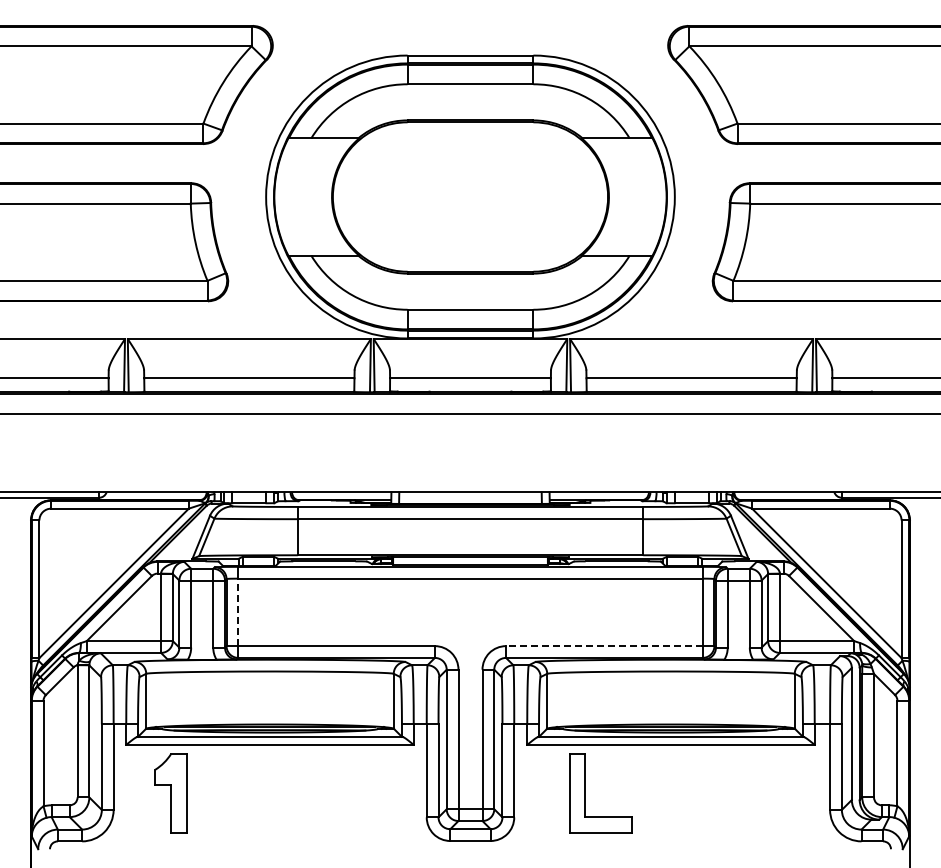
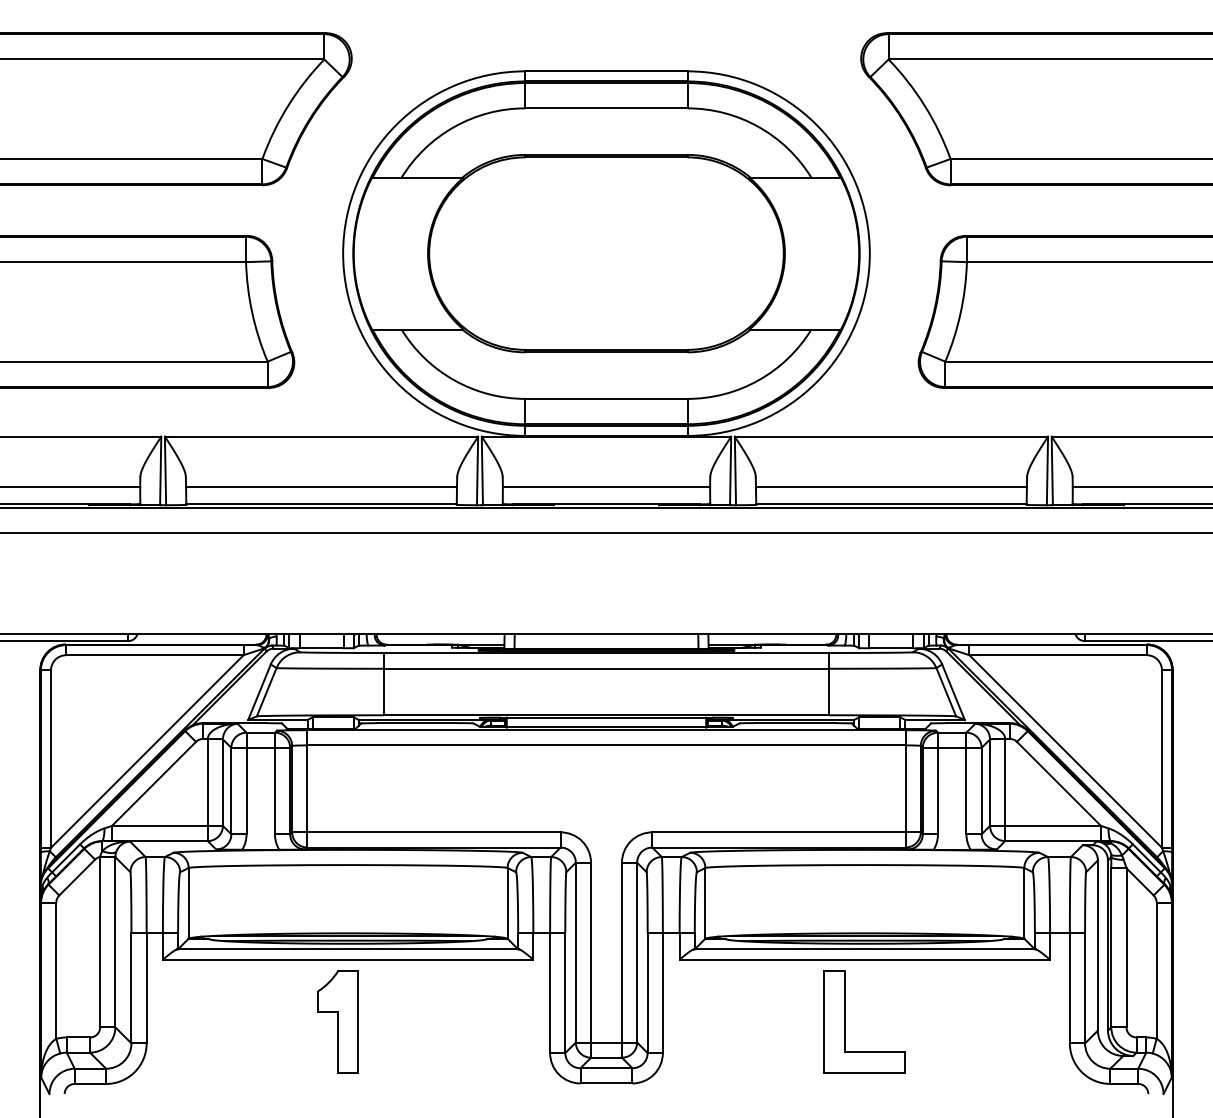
line: (238, 612) -> (307, 789), dashed -> solid
line: (603, 646) -> (777, 832), dashed -> solid
part: (170, 793) -> (337, 1022), moved
part: (585, 793) -> (844, 1022), moved

